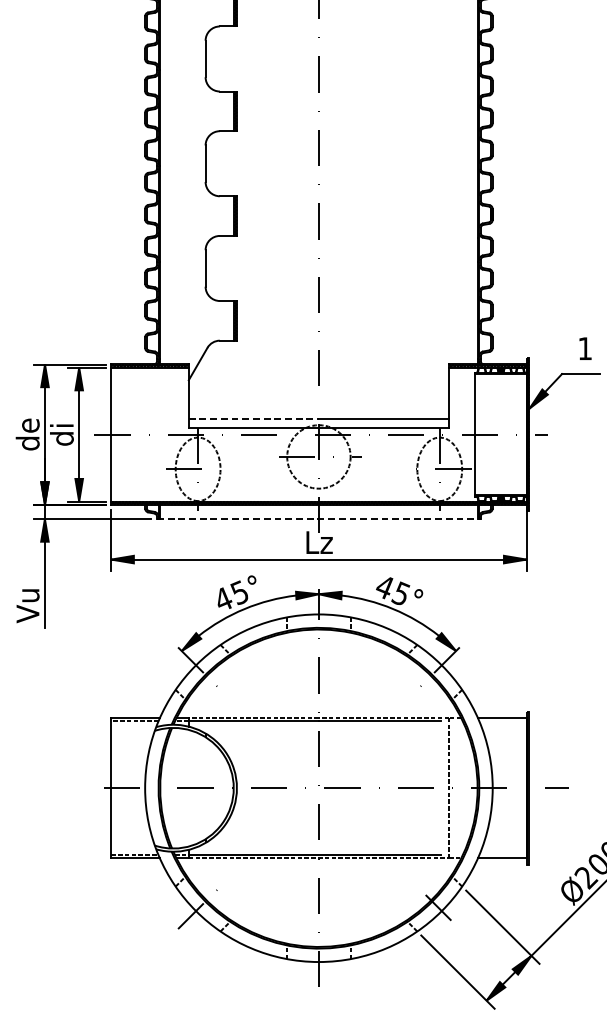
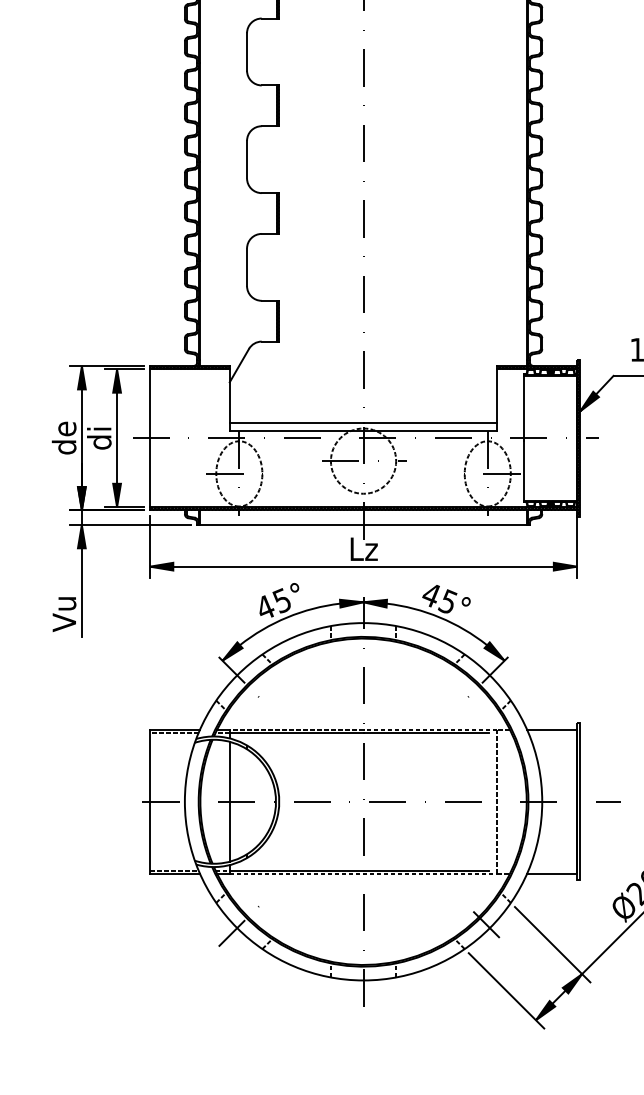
line: (253, 419) -> (296, 422), dashed -> solid
line: (318, 519) -> (363, 525), dashed -> solid
line: (188, 787) -> (229, 801), added

